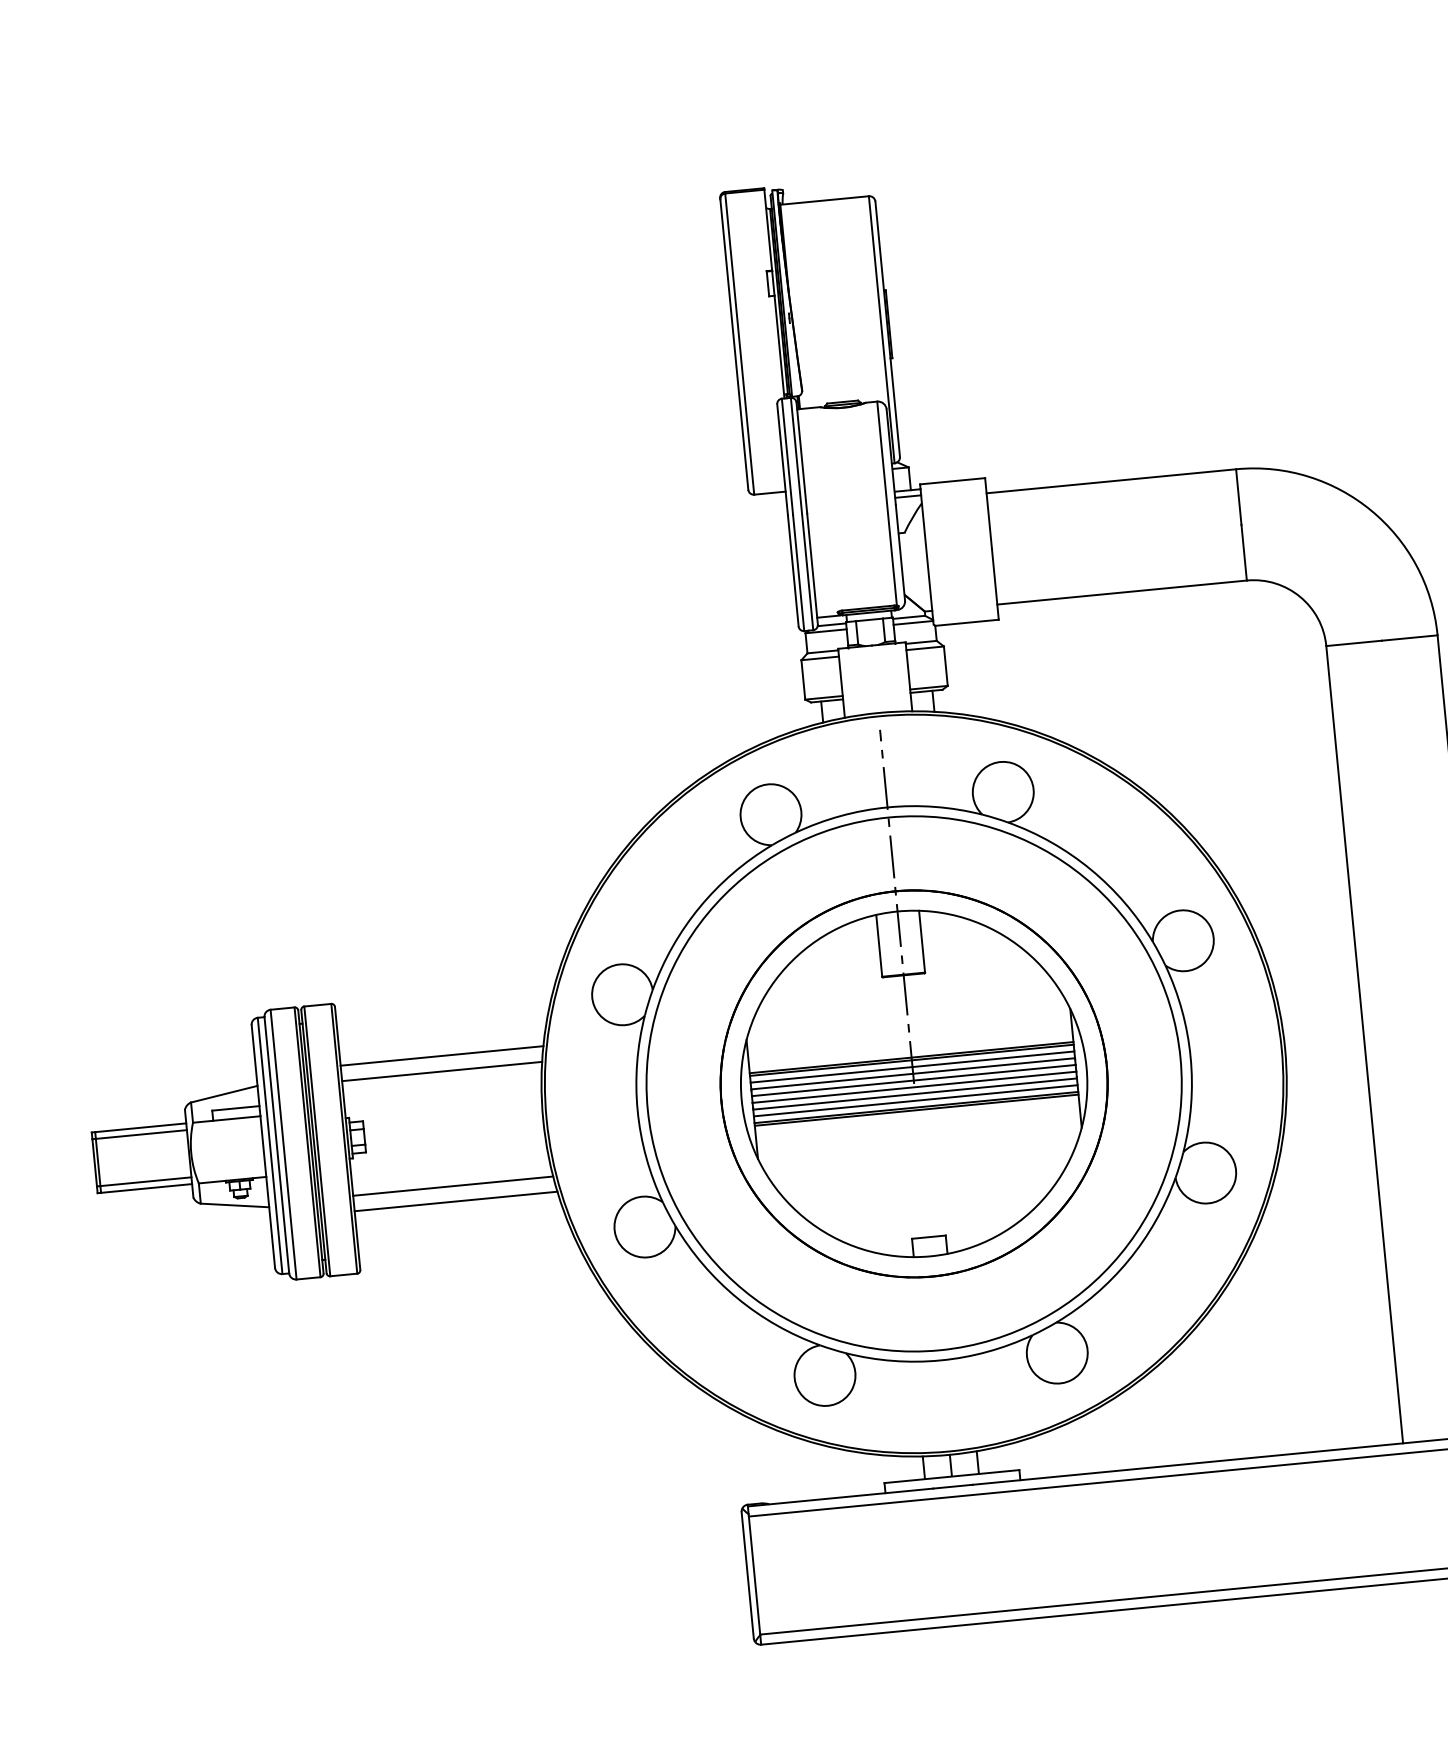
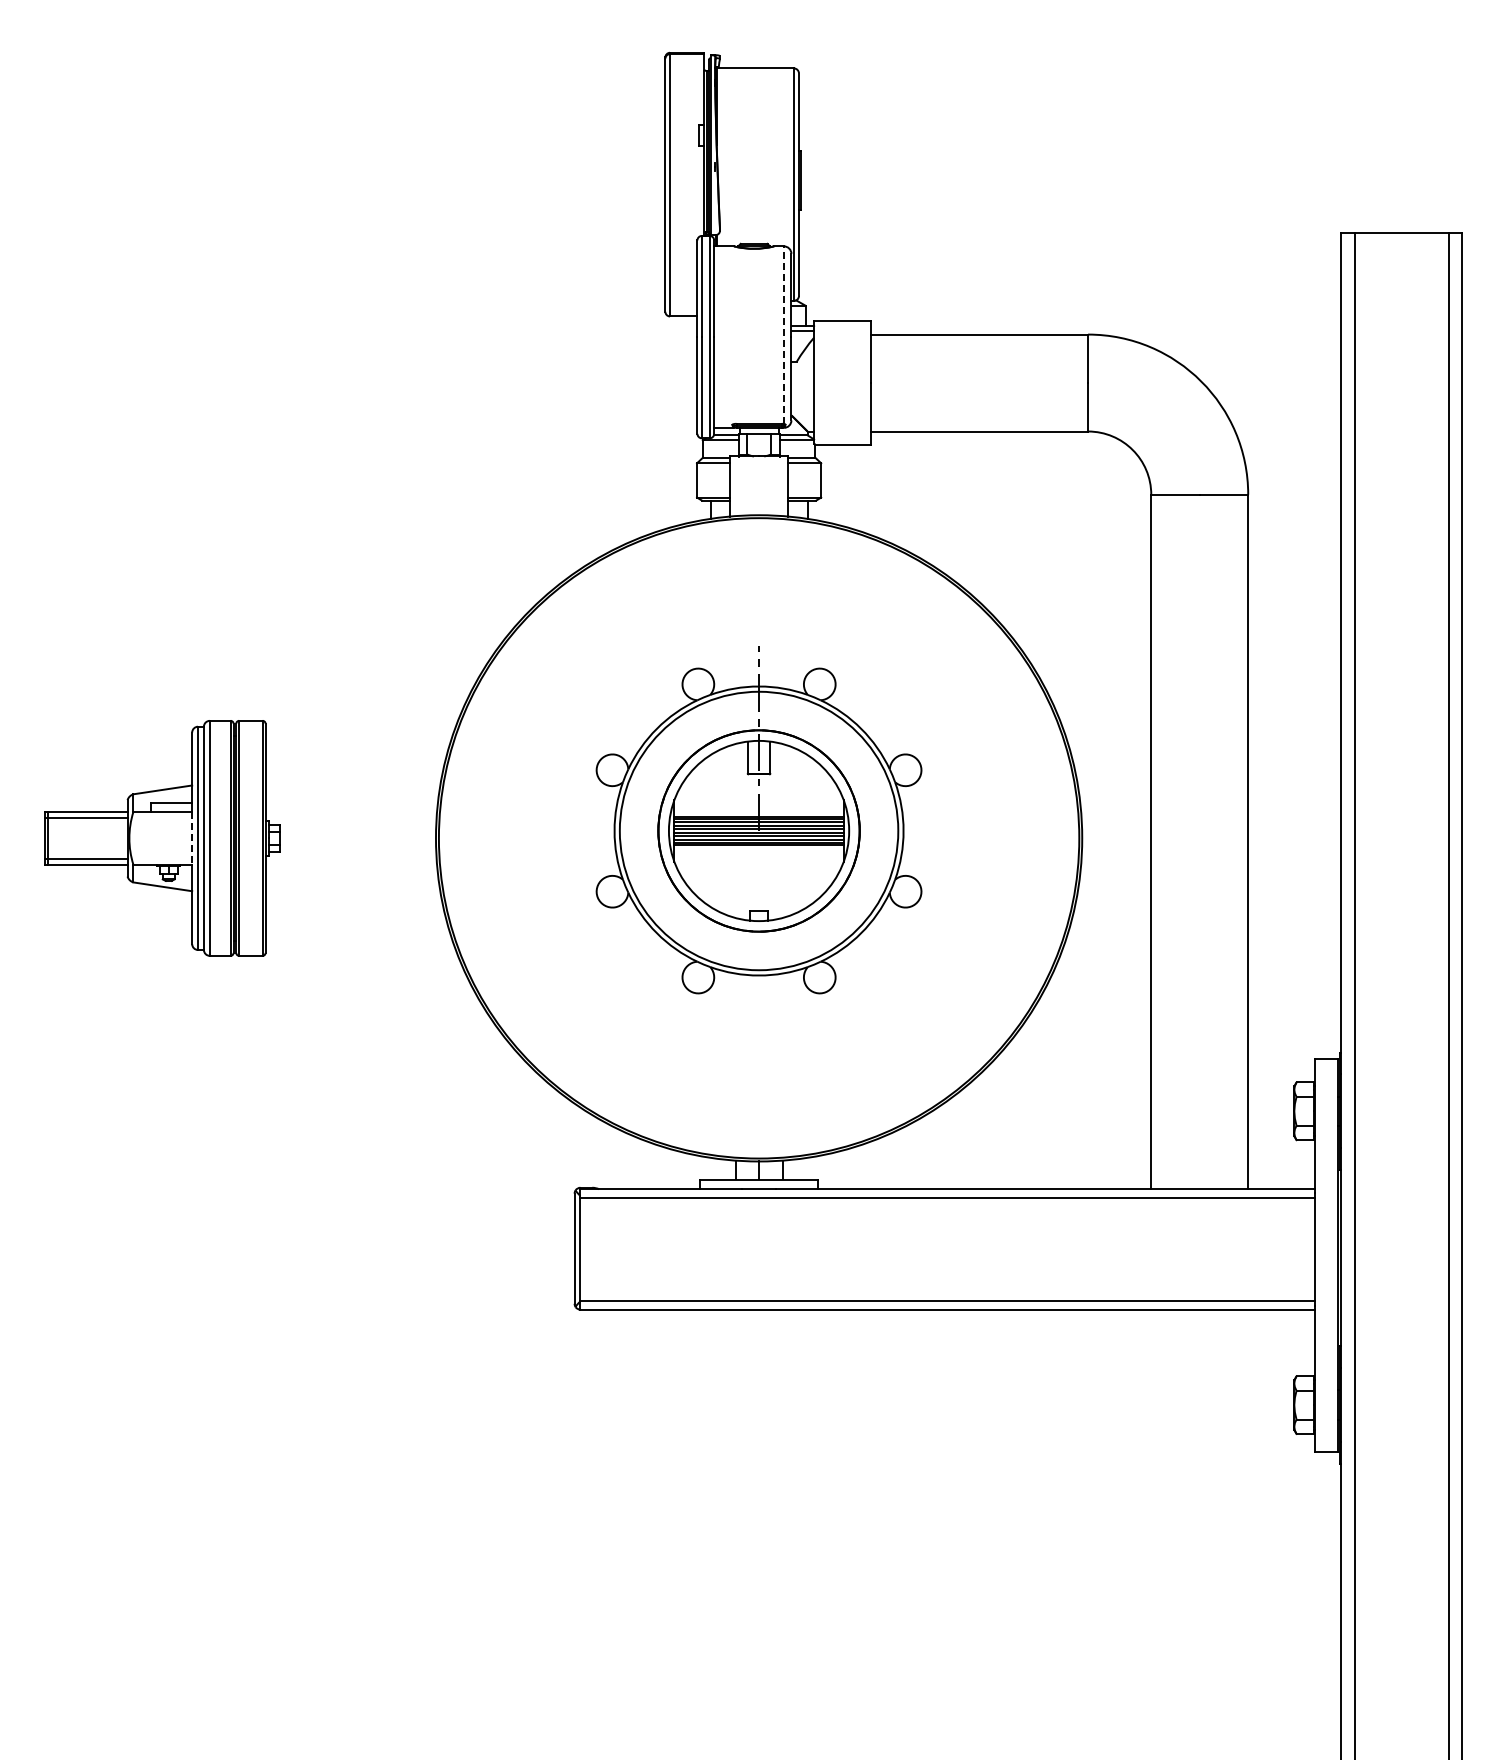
line: (886, 504) -> (783, 335), solid -> dashed
line: (441, 1055) -> (353, 774), removed
part: (911, 1062) -> (758, 819), size x0.6
line: (441, 1071) -> (352, 788), removed
line: (263, 1146) -> (192, 838), solid -> dashed
line: (452, 1186) -> (352, 888), removed
line: (455, 1201) -> (353, 901), removed

